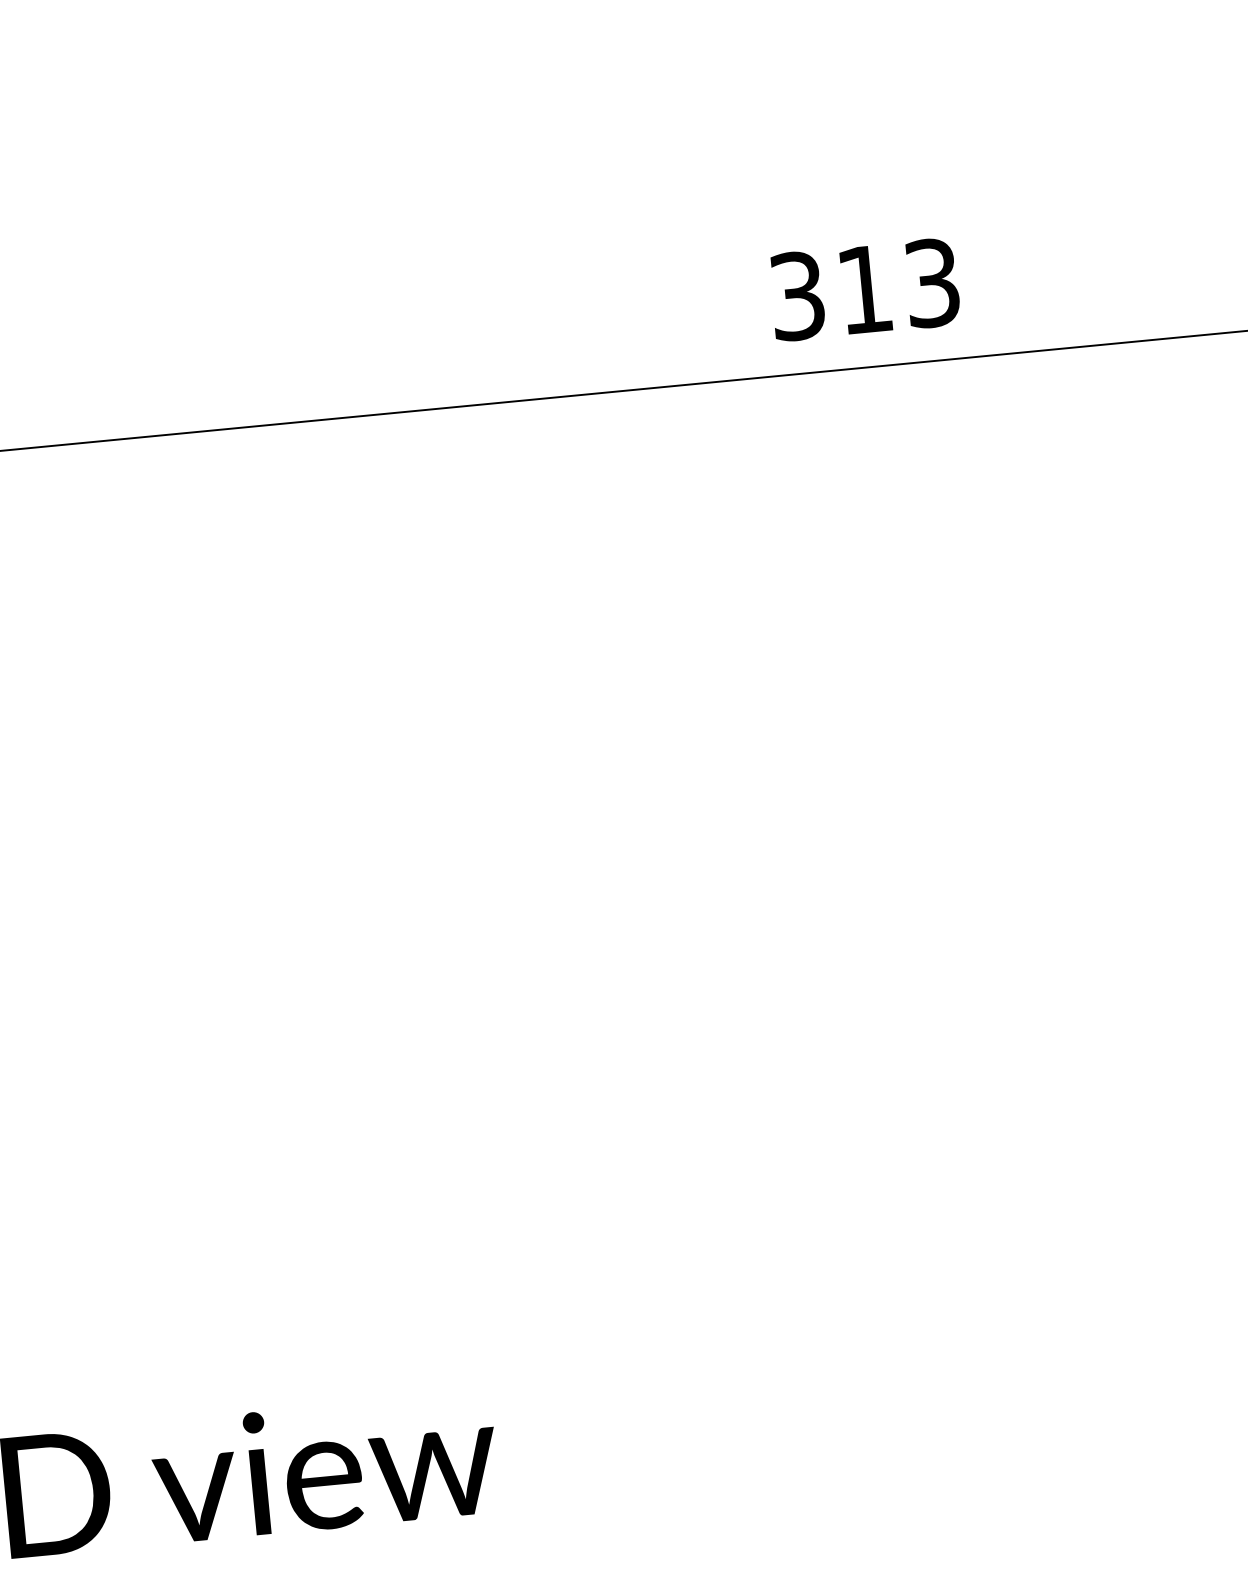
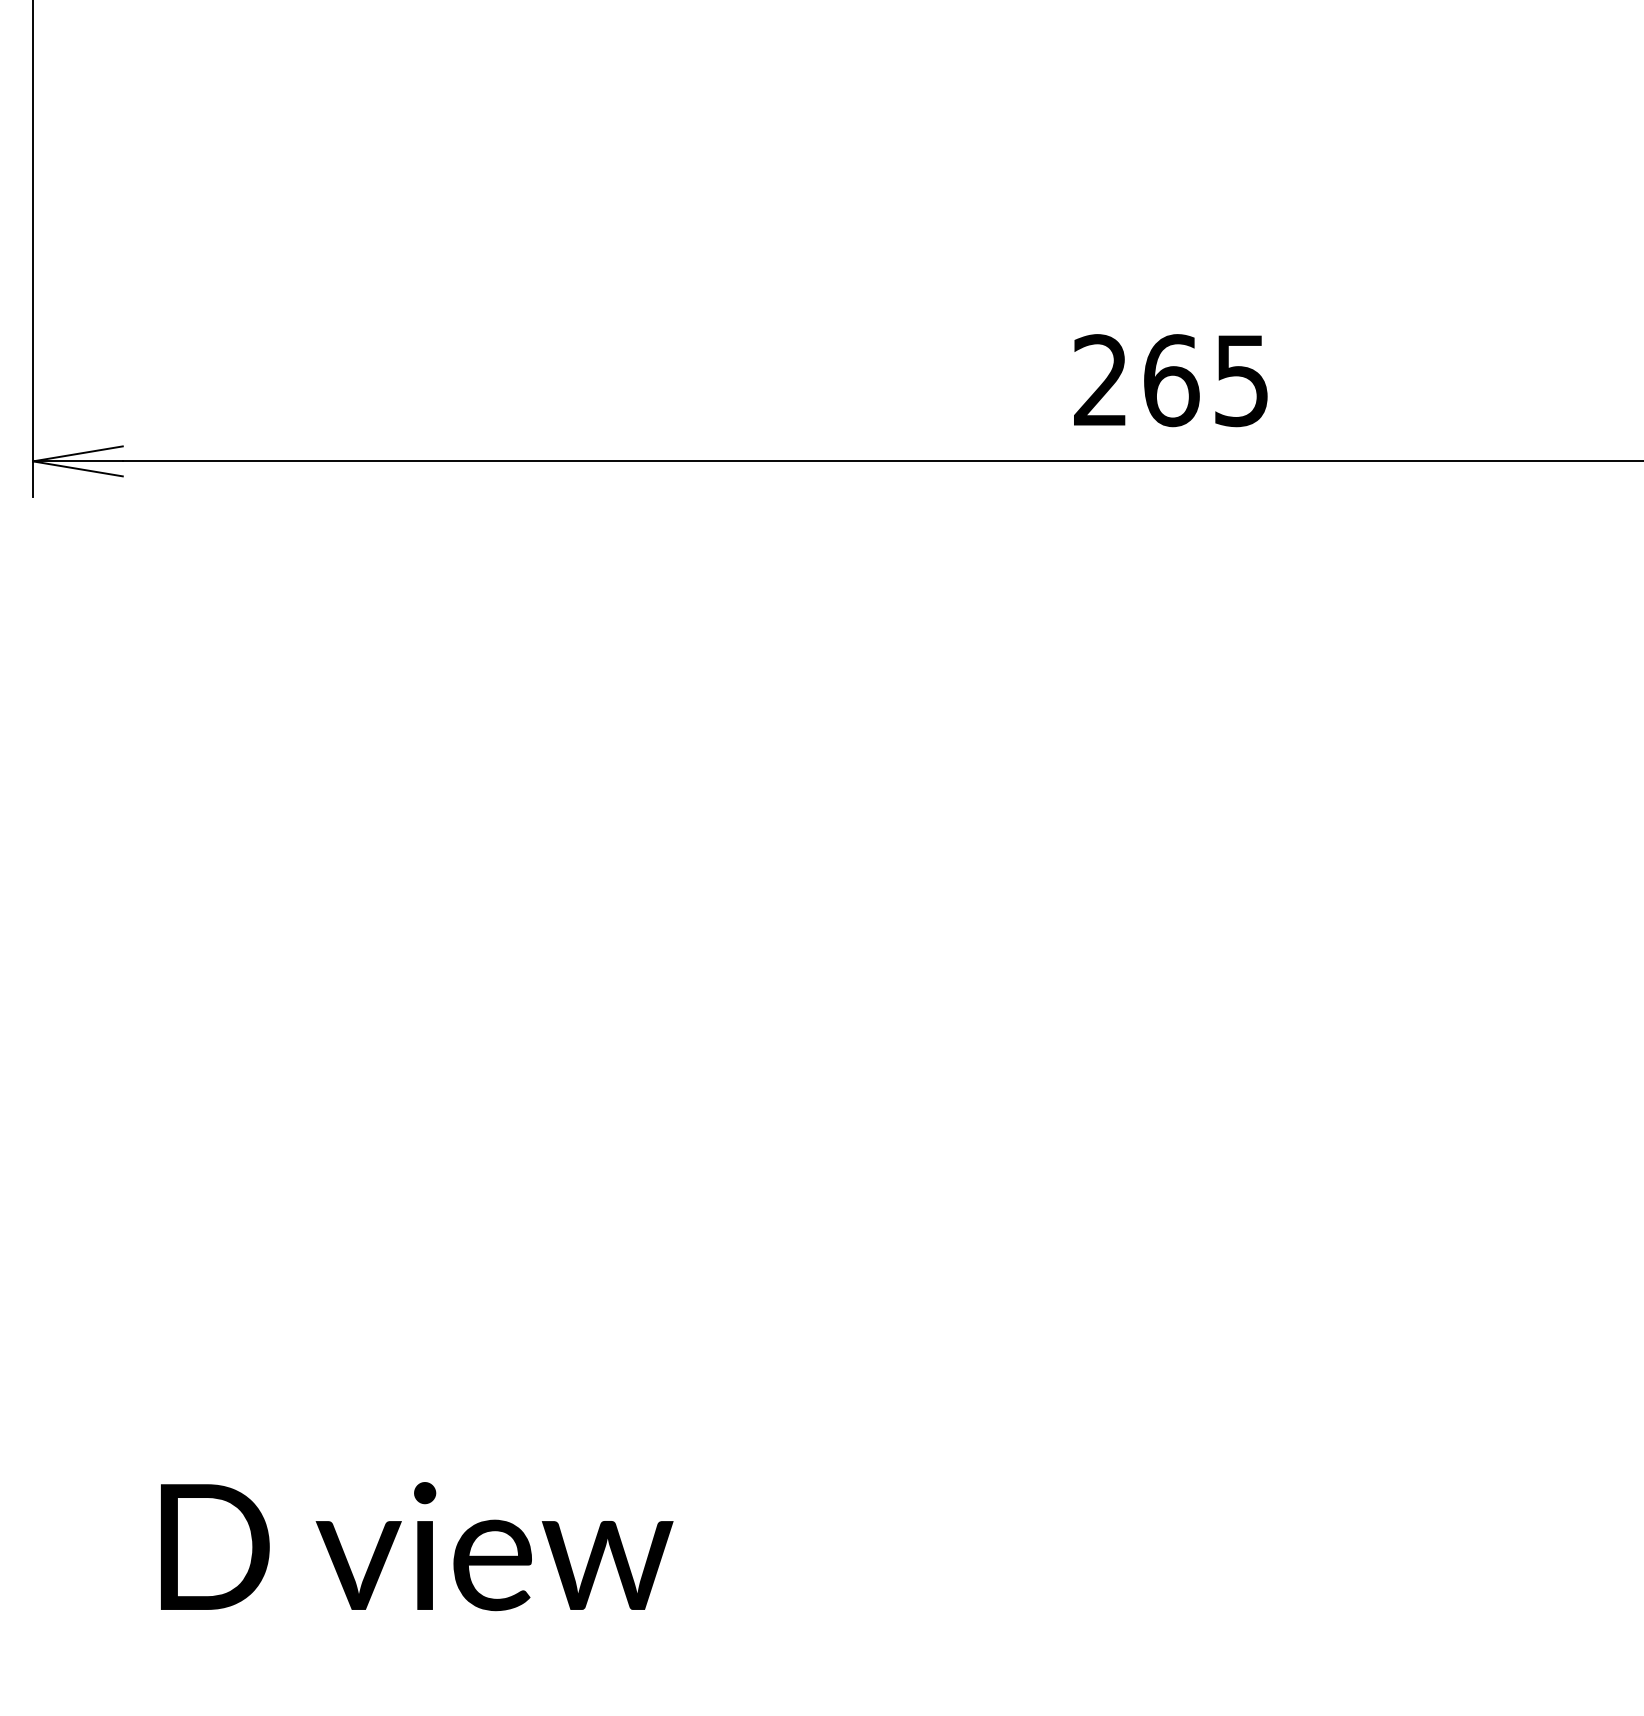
text: (865, 289) -> (1171, 380), 313 -> 265

